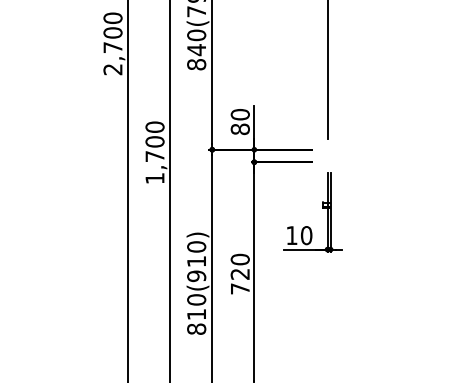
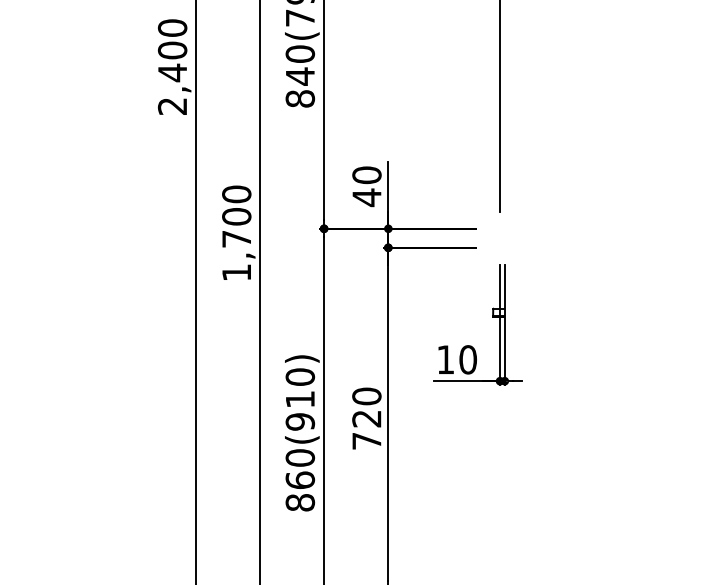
text: (112, 47) -> (171, 72), 2,700 -> 2,400
text: (239, 129) -> (365, 197), 80 -> 40
text: (196, 314) -> (300, 480), 810(910) -> 860(910)

